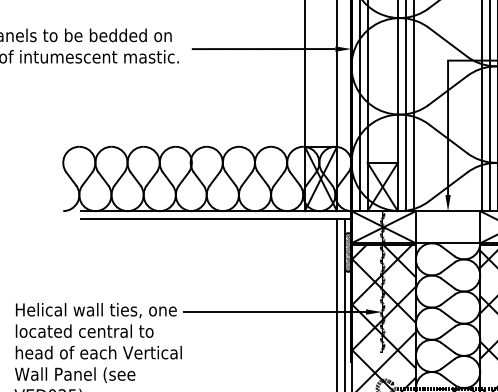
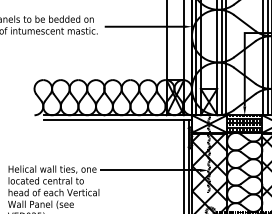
hatch: (447, 228) -> (244, 124), added

